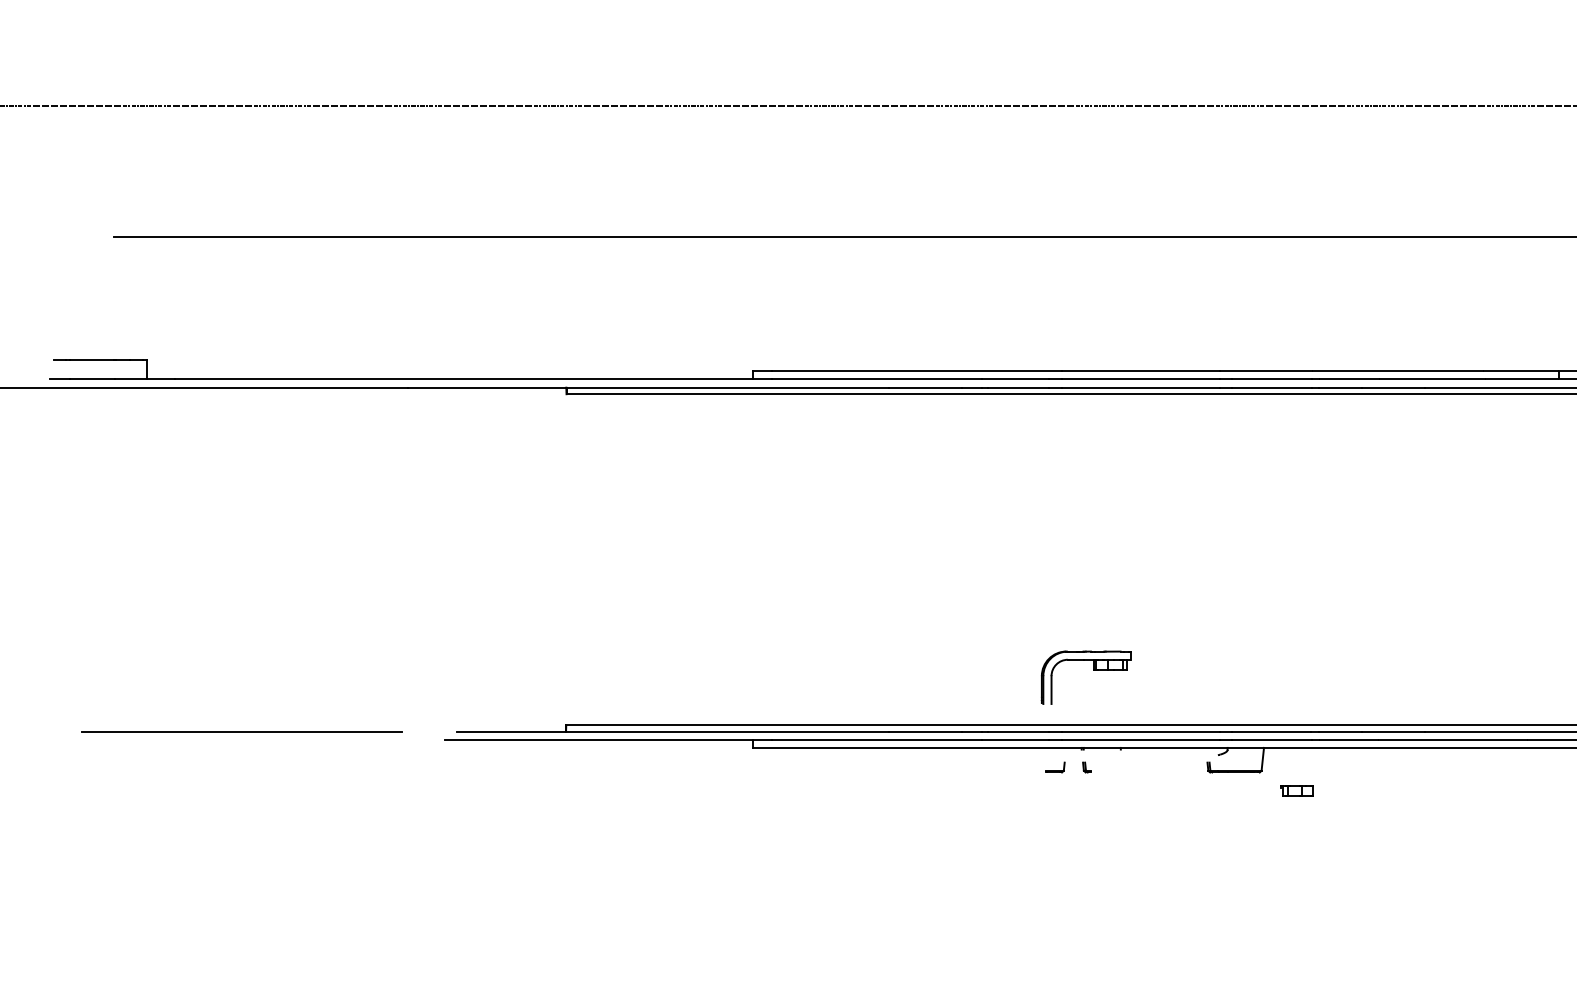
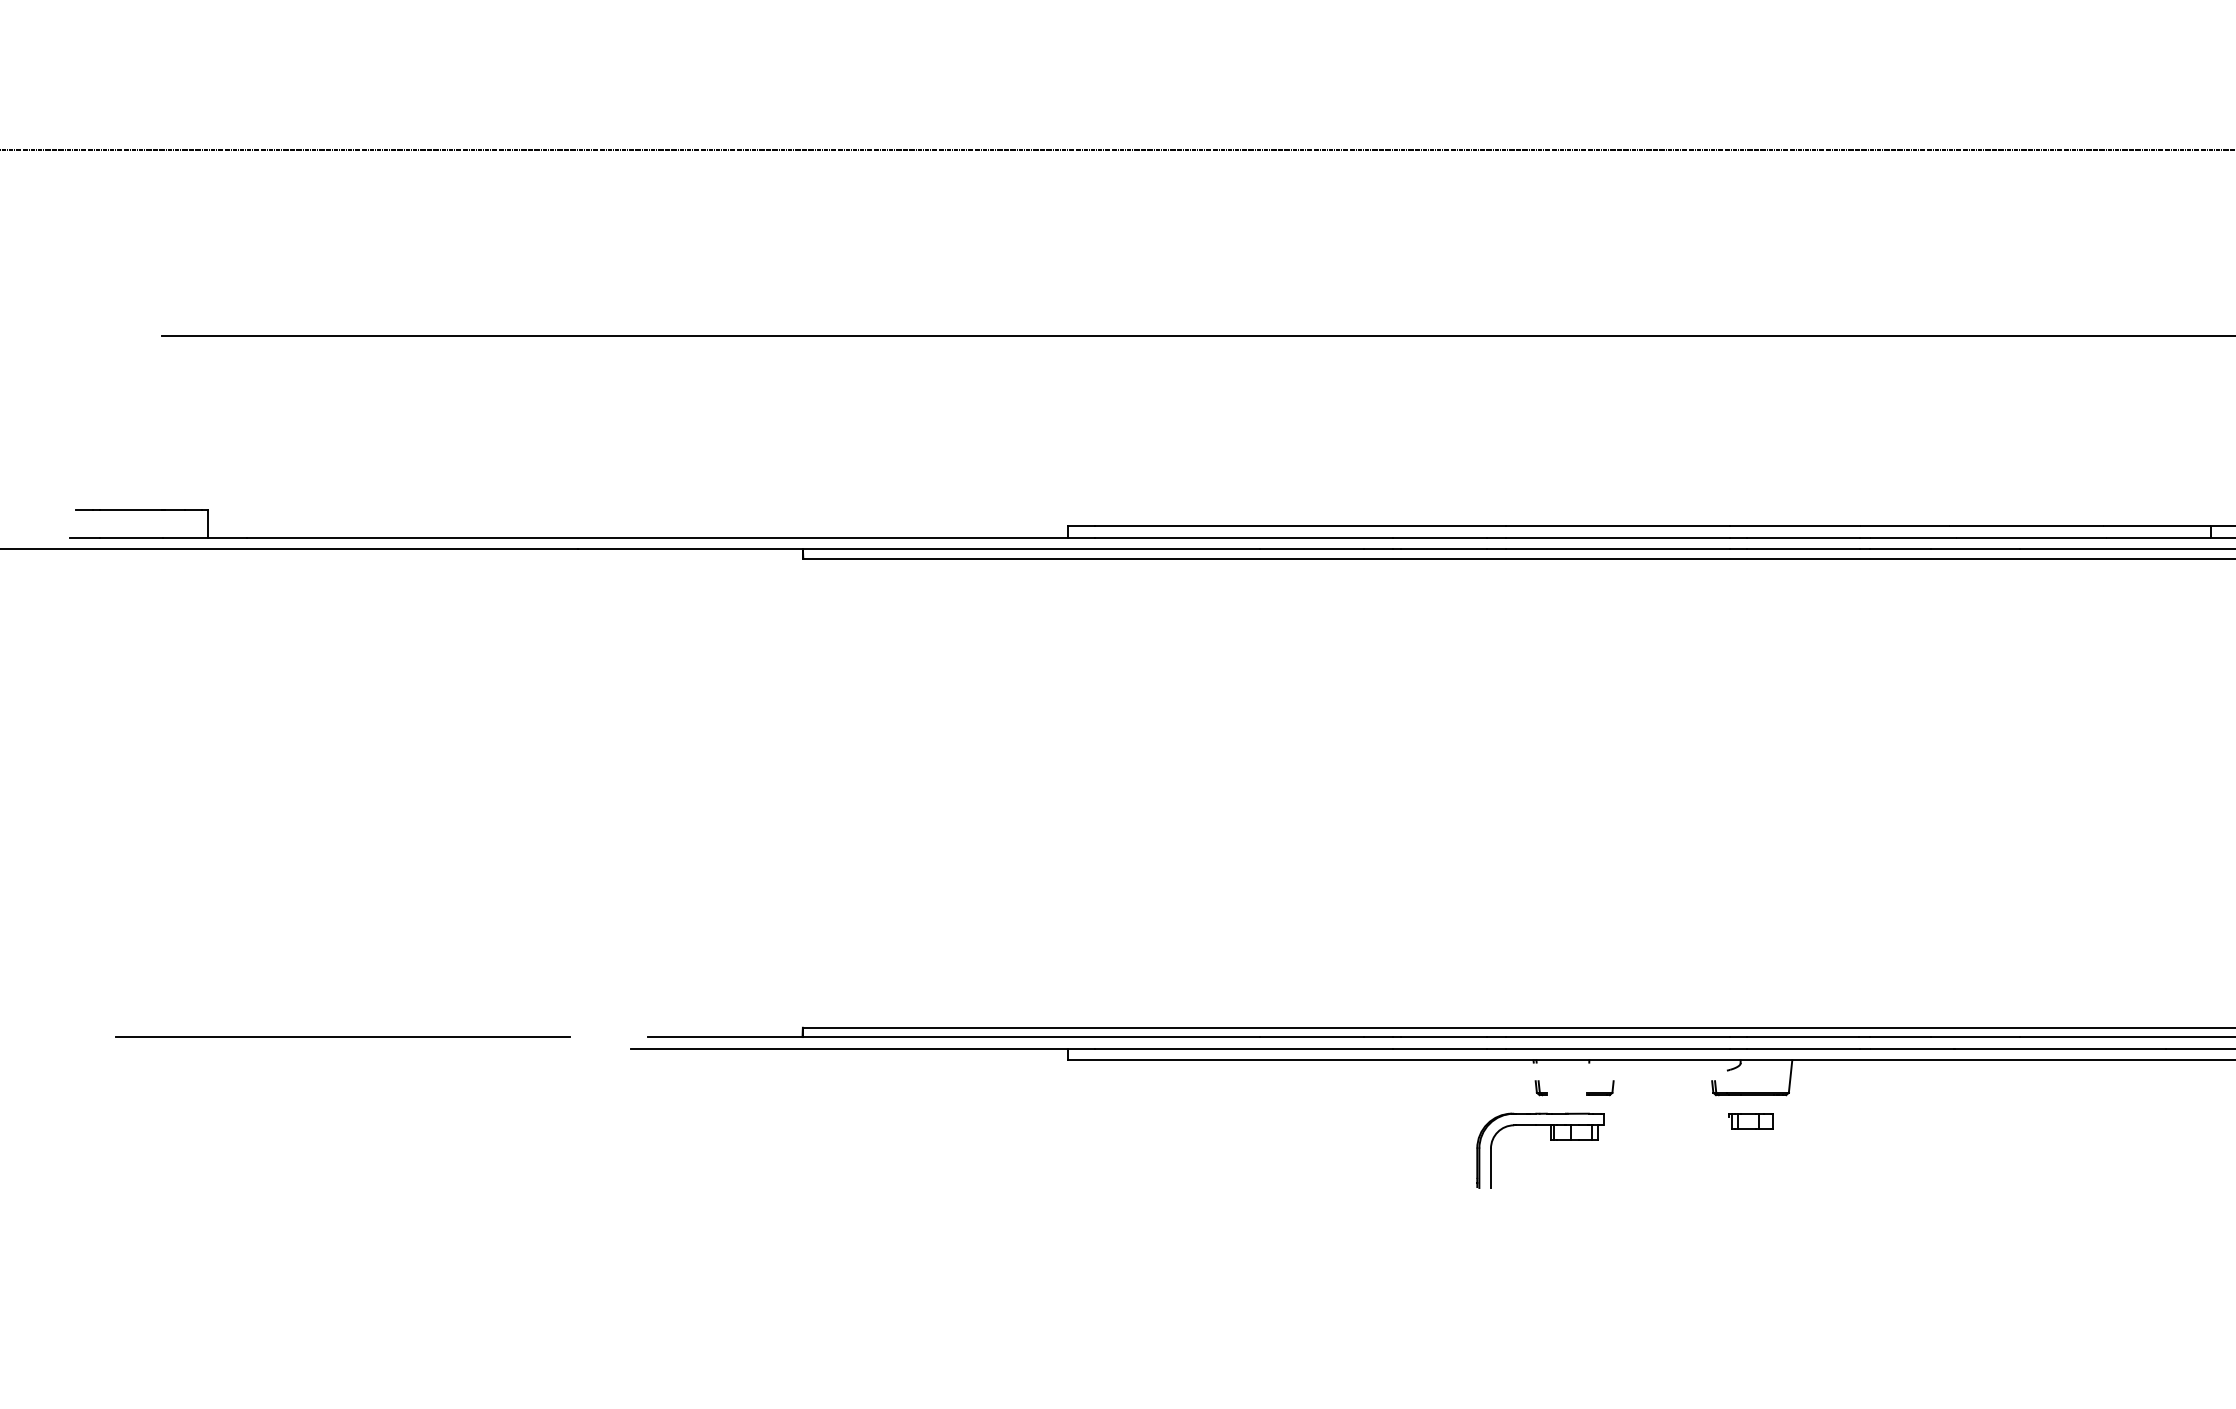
part: (1093, 670) -> (1550, 1140), moved
part: (1055, 767) -> (1600, 1088), moved
part: (1296, 791) -> (1750, 1121), moved

